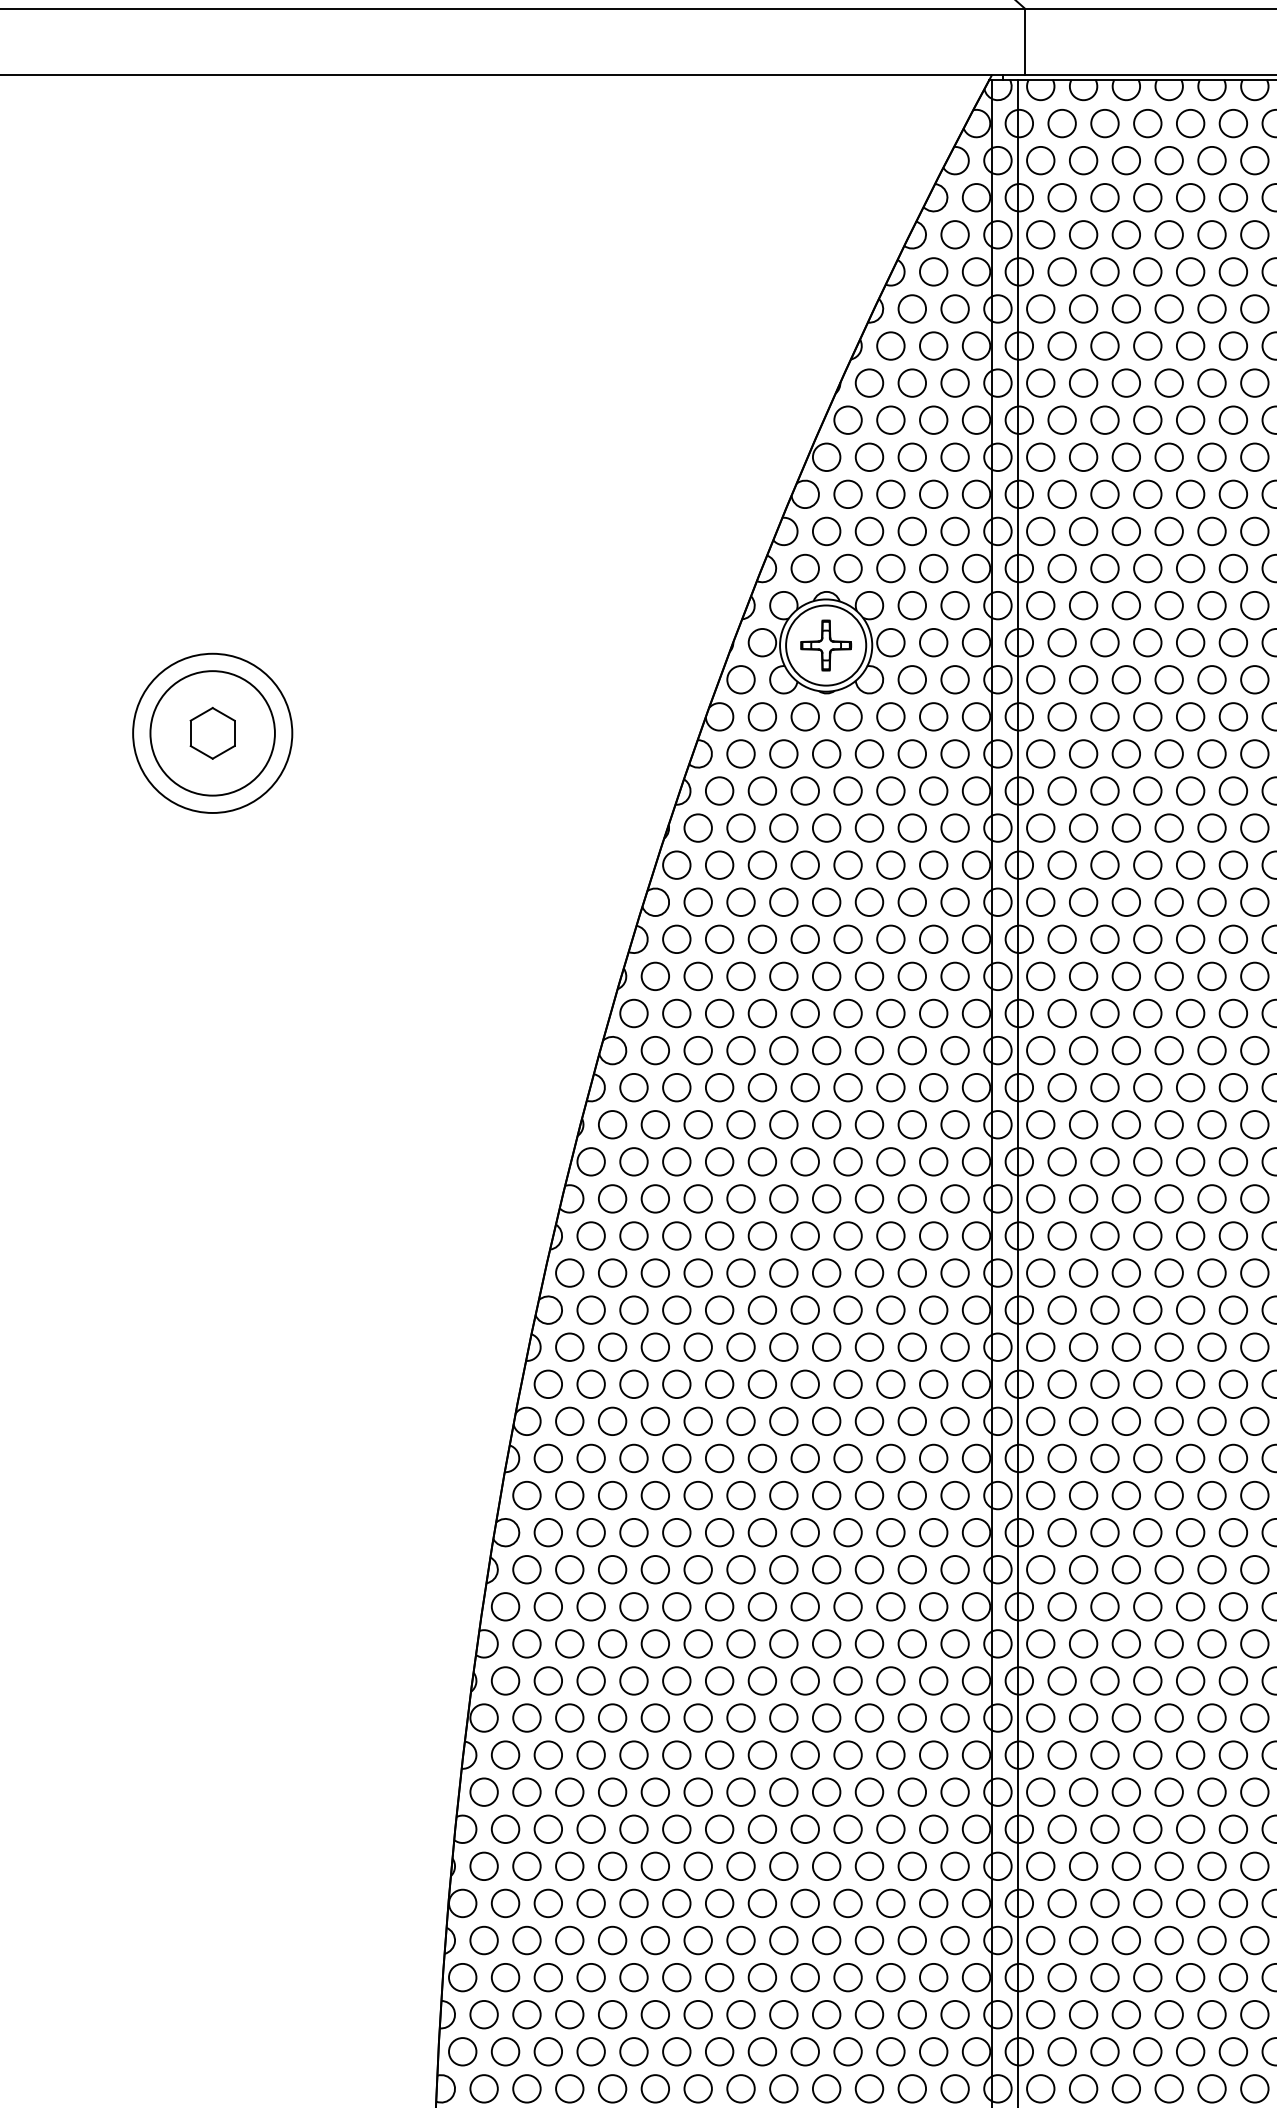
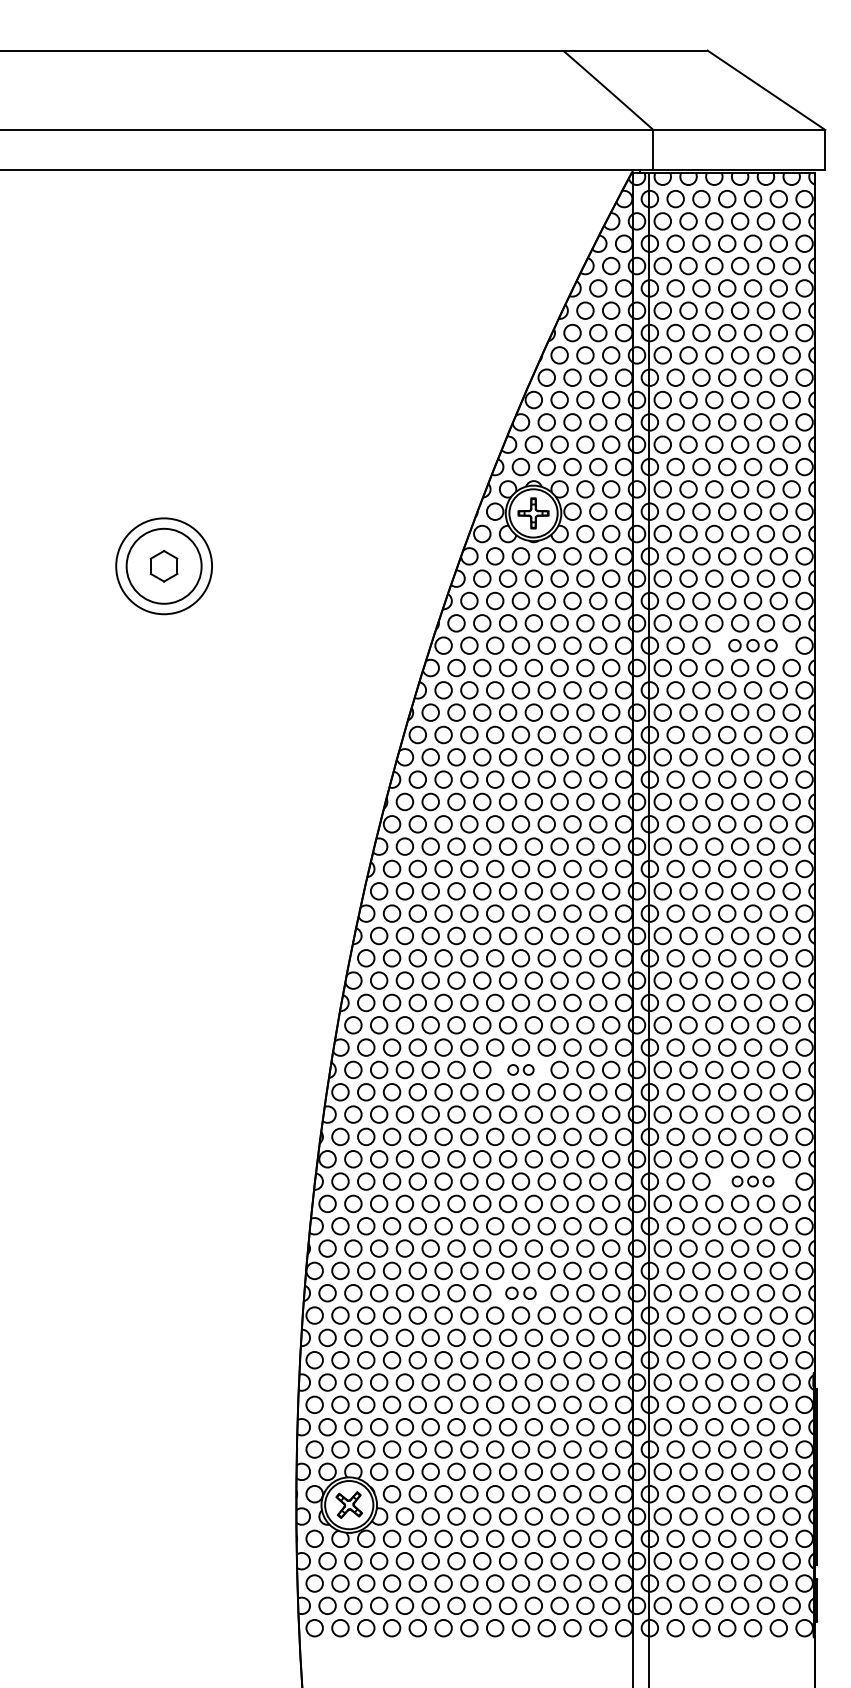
part: (1189, 864) -> (752, 645), size x0.7
part: (804, 1568) -> (520, 1069), size x0.6
part: (1189, 1754) -> (752, 1181), size x0.6
part: (804, 1940) -> (520, 1293), size x0.7

